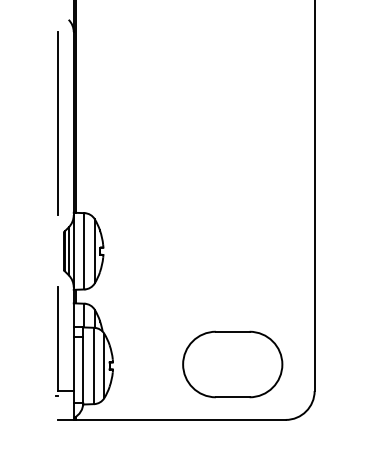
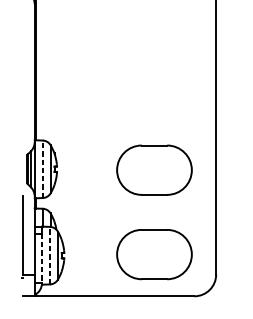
line: (58, 123) -> (23, 73), removed
line: (84, 250) -> (42, 168), solid -> dashed
part: (232, 252) -> (154, 170), added
line: (94, 365) -> (50, 255), solid -> dashed
line: (83, 369) -> (42, 258), solid -> dashed

